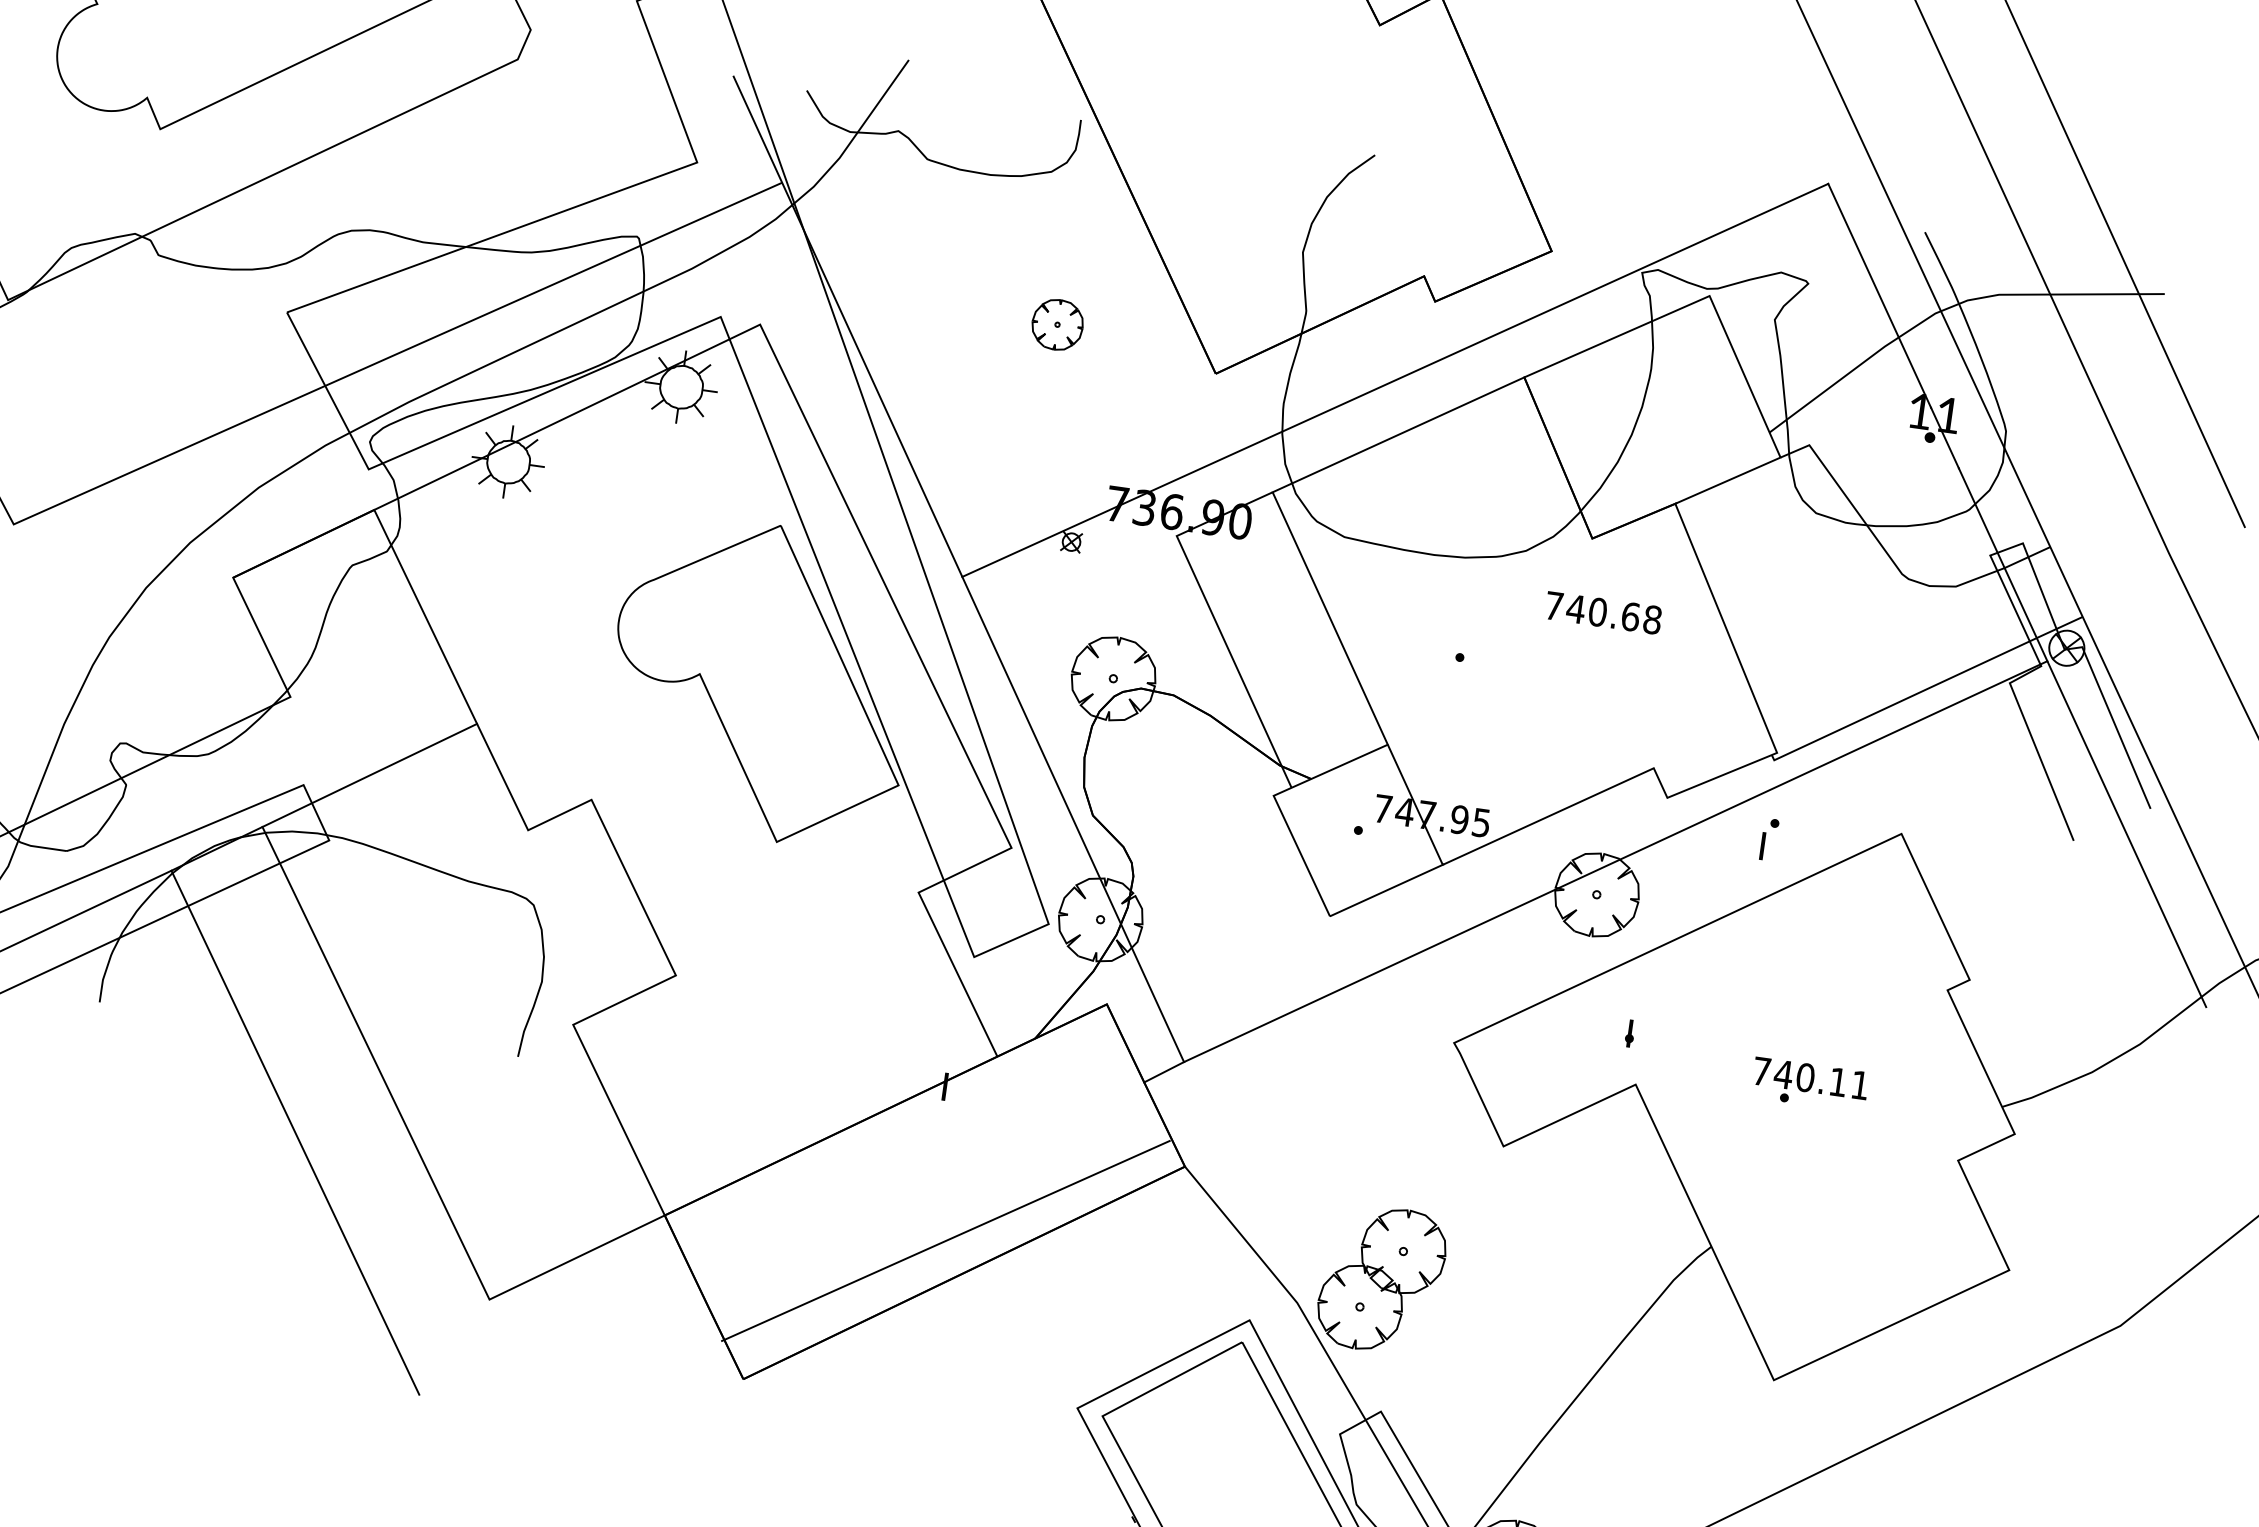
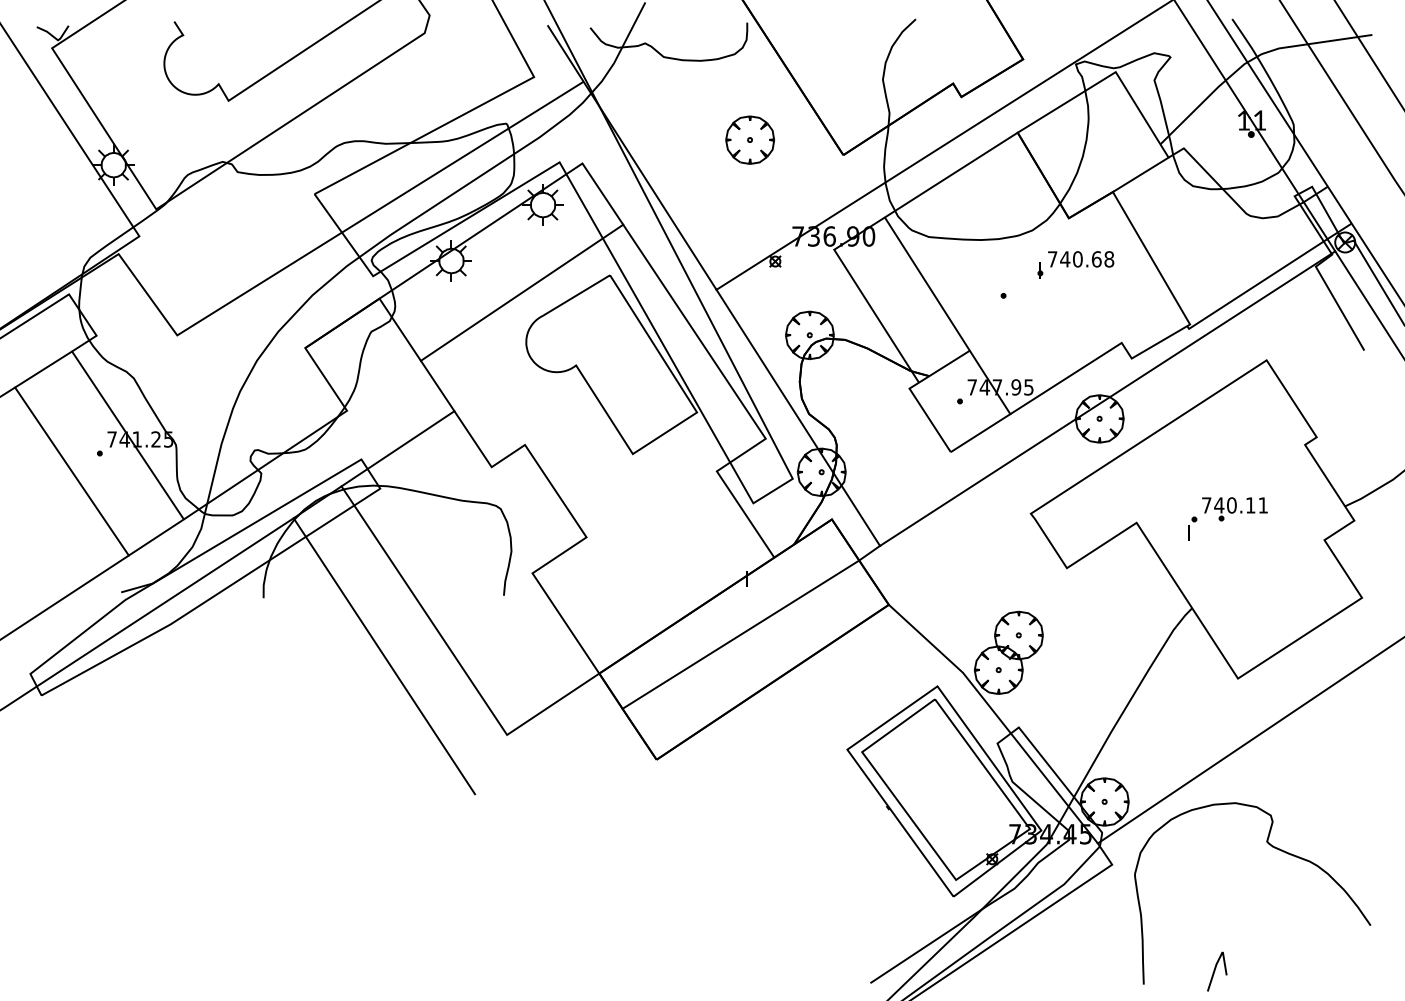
part: (1058, 323) -> (750, 139), size x1.67
line: (622, 533) -> (521, 292), added
part: (1769, 838) -> (1192, 528), moved
part: (1630, 1033) -> (1040, 270), moved
line: (945, 1240) -> (740, 634), moved

